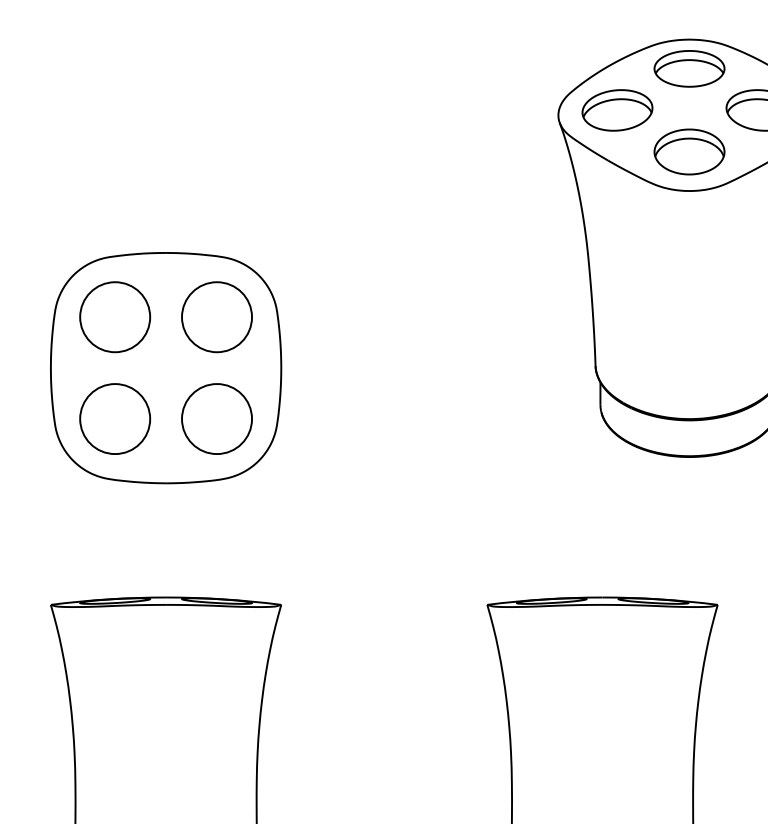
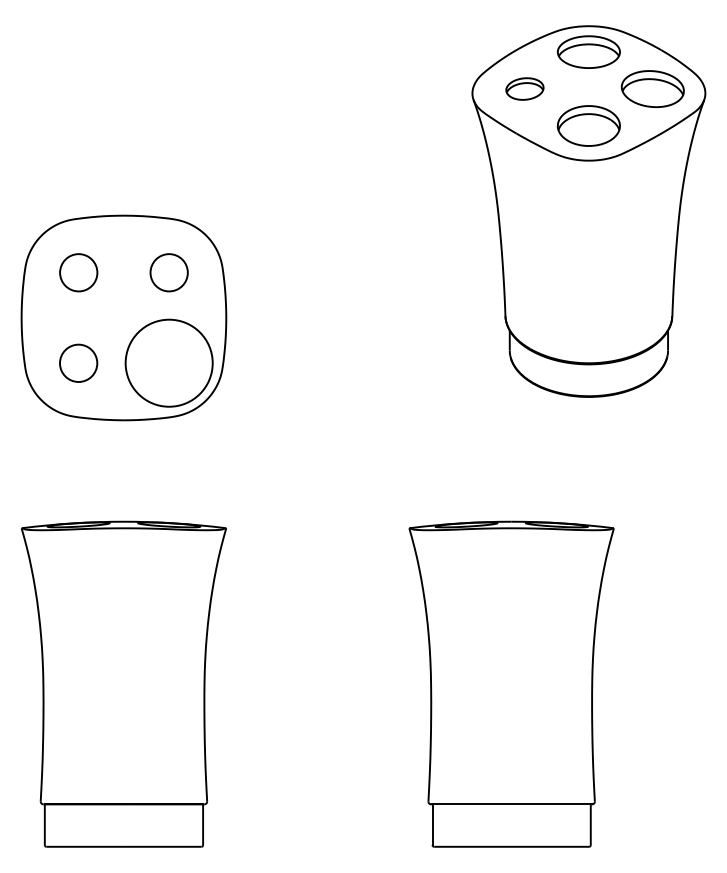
part: (617, 109) -> (524, 88), size x0.6
circle: (114, 316) -> (78, 272), size x0.6
circle: (217, 316) -> (169, 272), size x0.6
circle: (114, 419) -> (78, 363), size x0.6
circle: (217, 419) -> (169, 363), size x1.4

